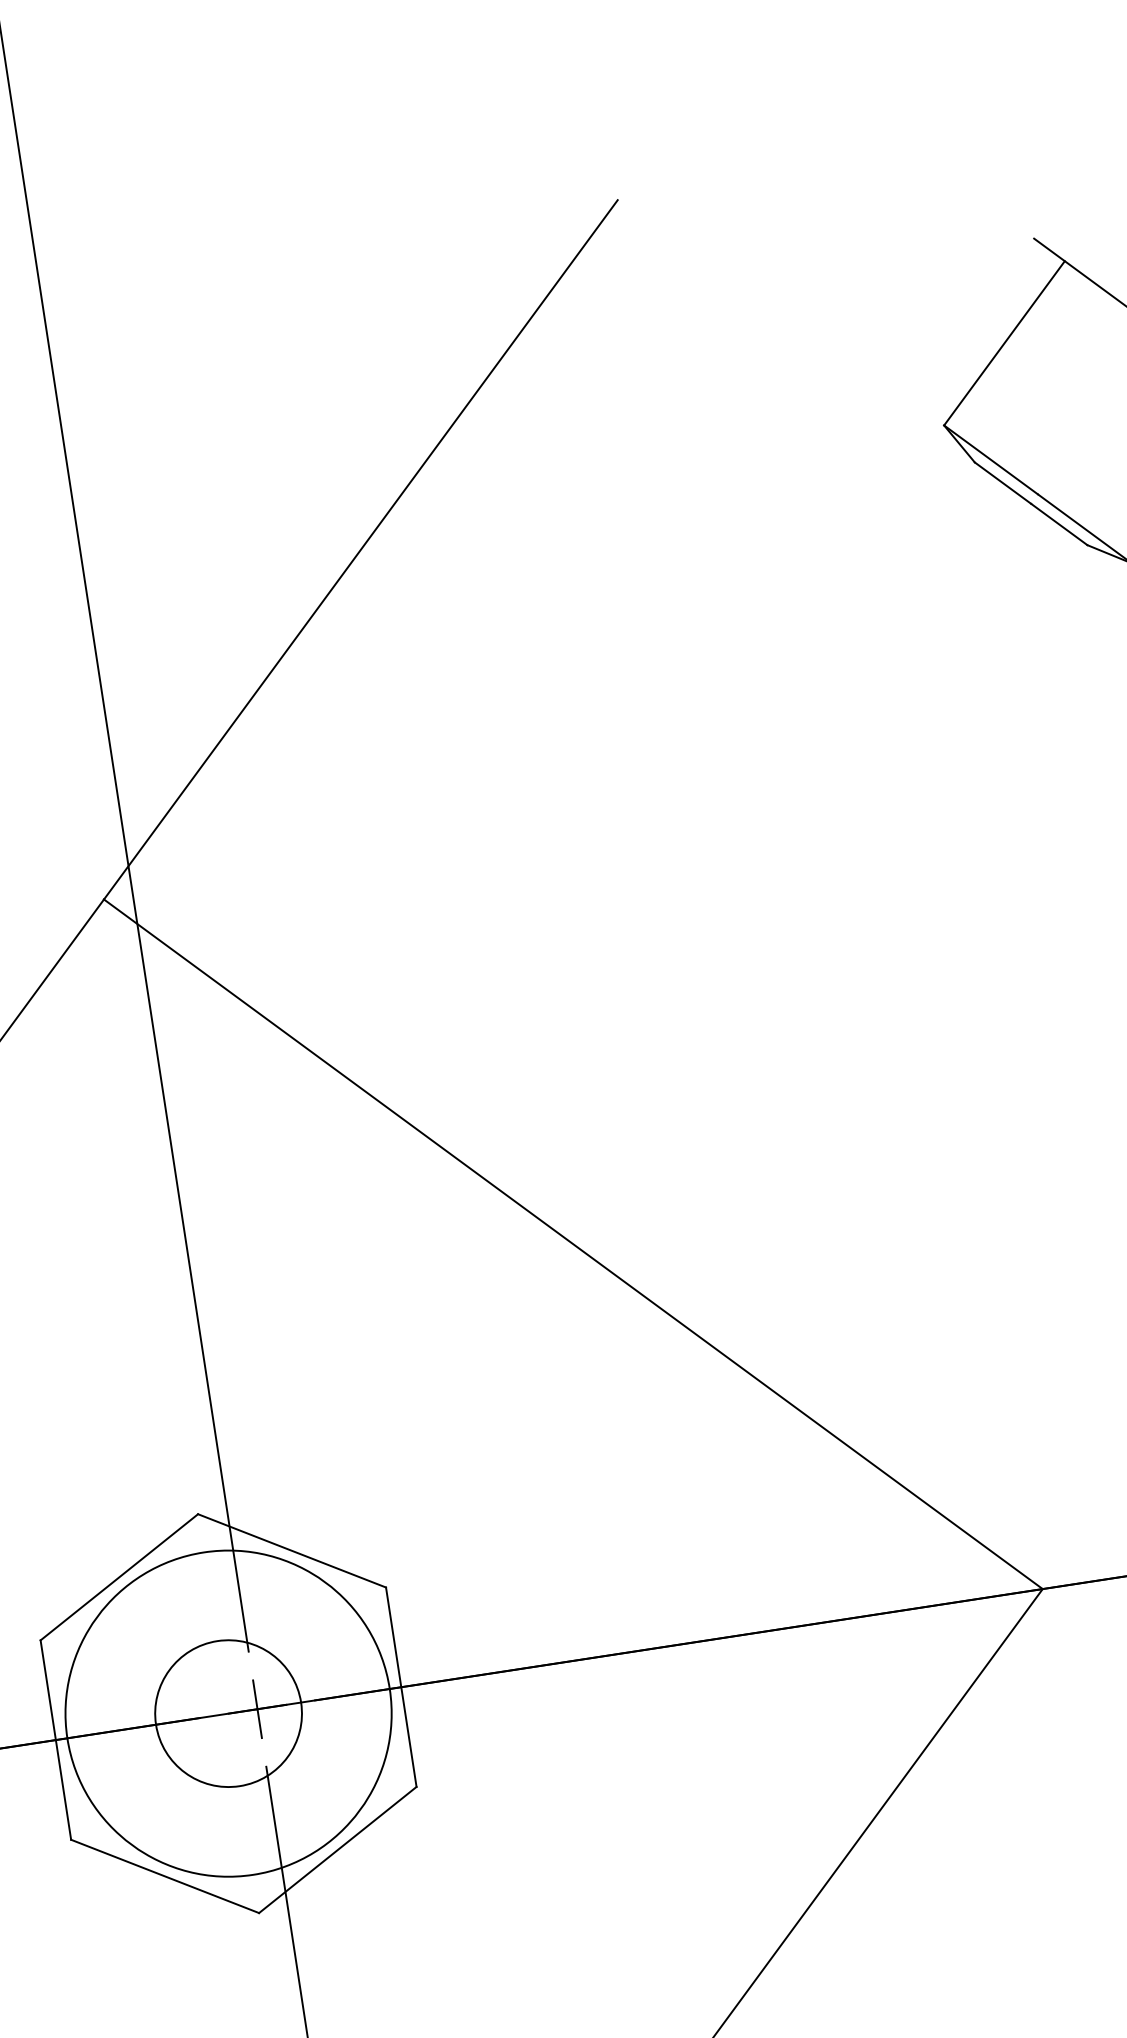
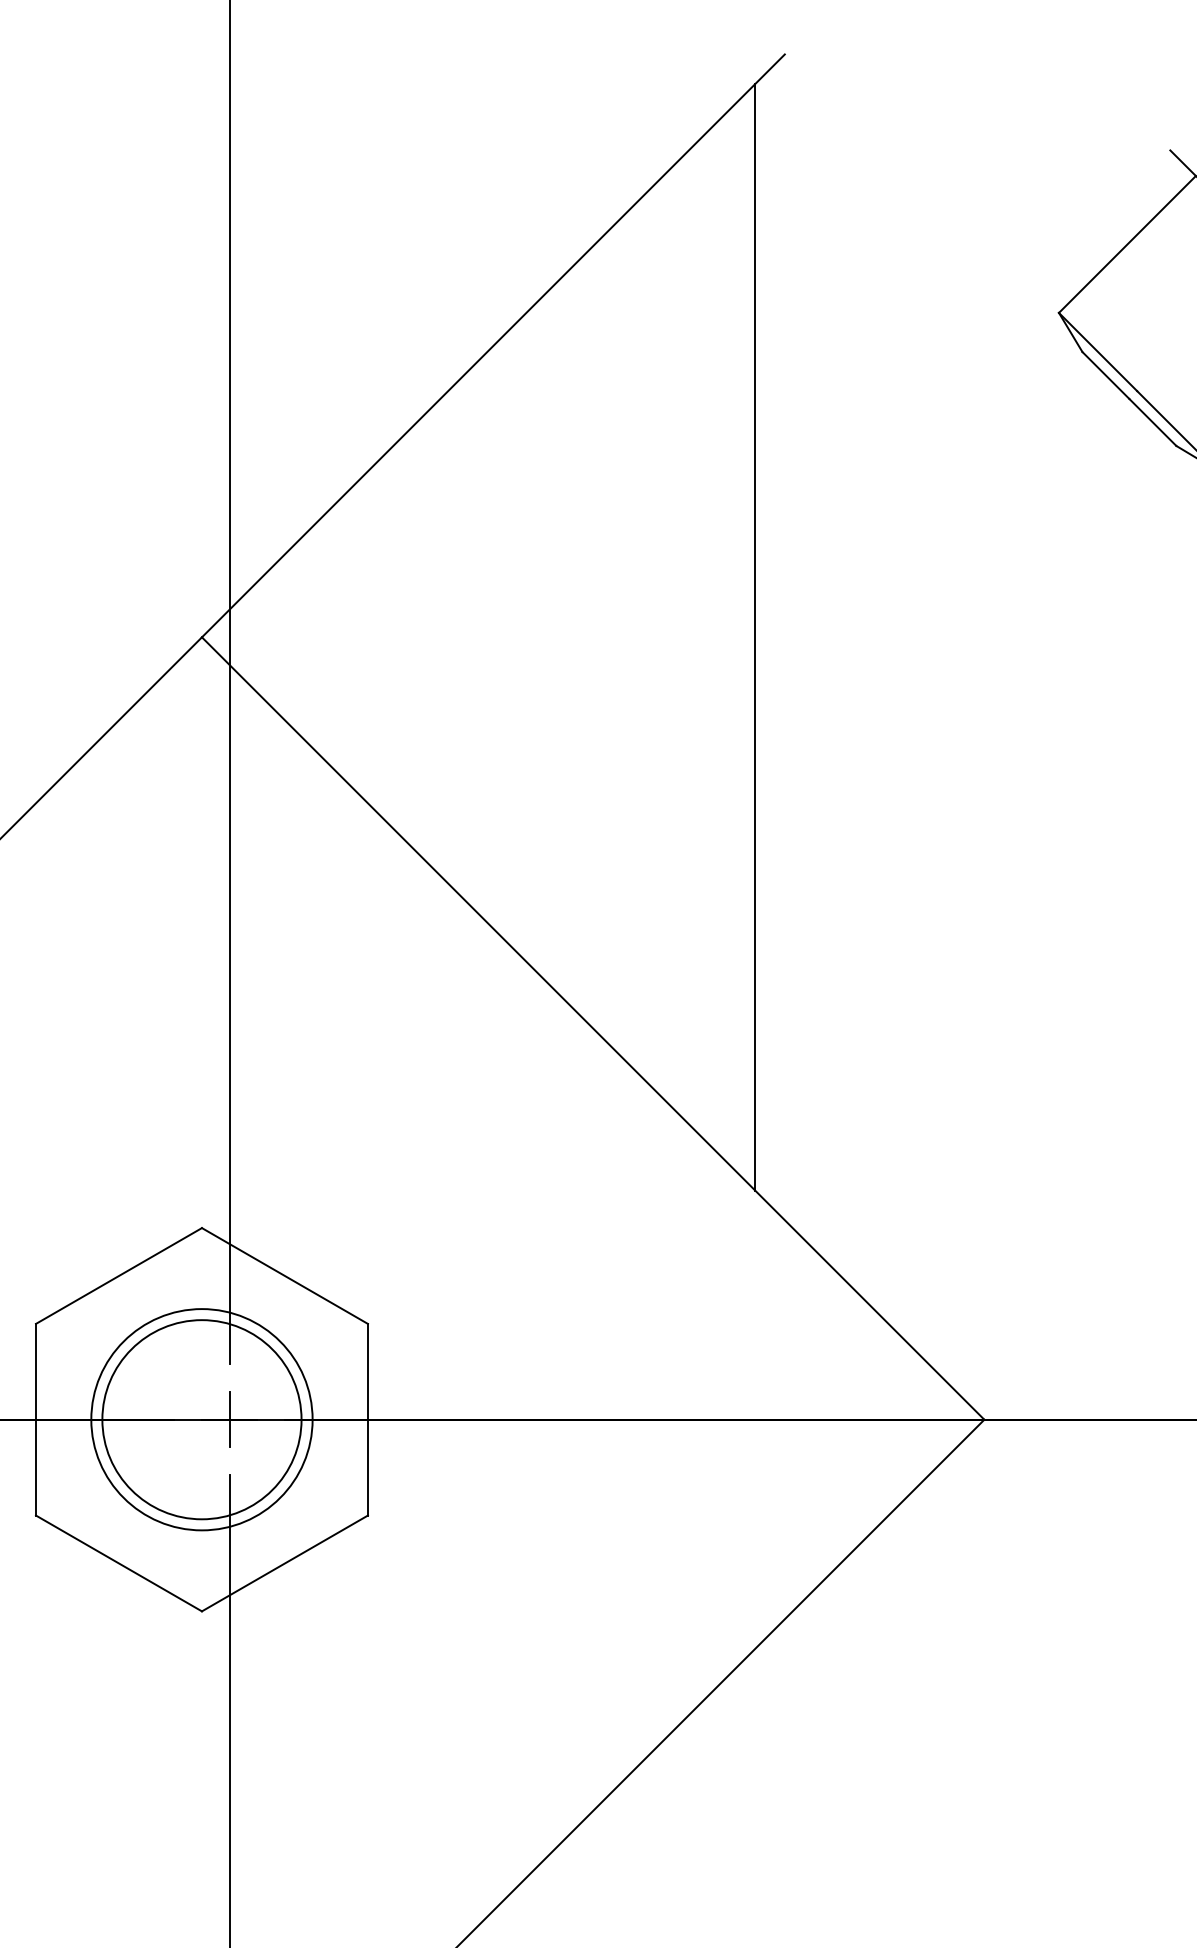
line: (680, 811) -> (755, 637), added
circle: (228, 1713) -> (201, 1419), size x0.71
circle: (228, 1713) -> (201, 1419), size x1.43

